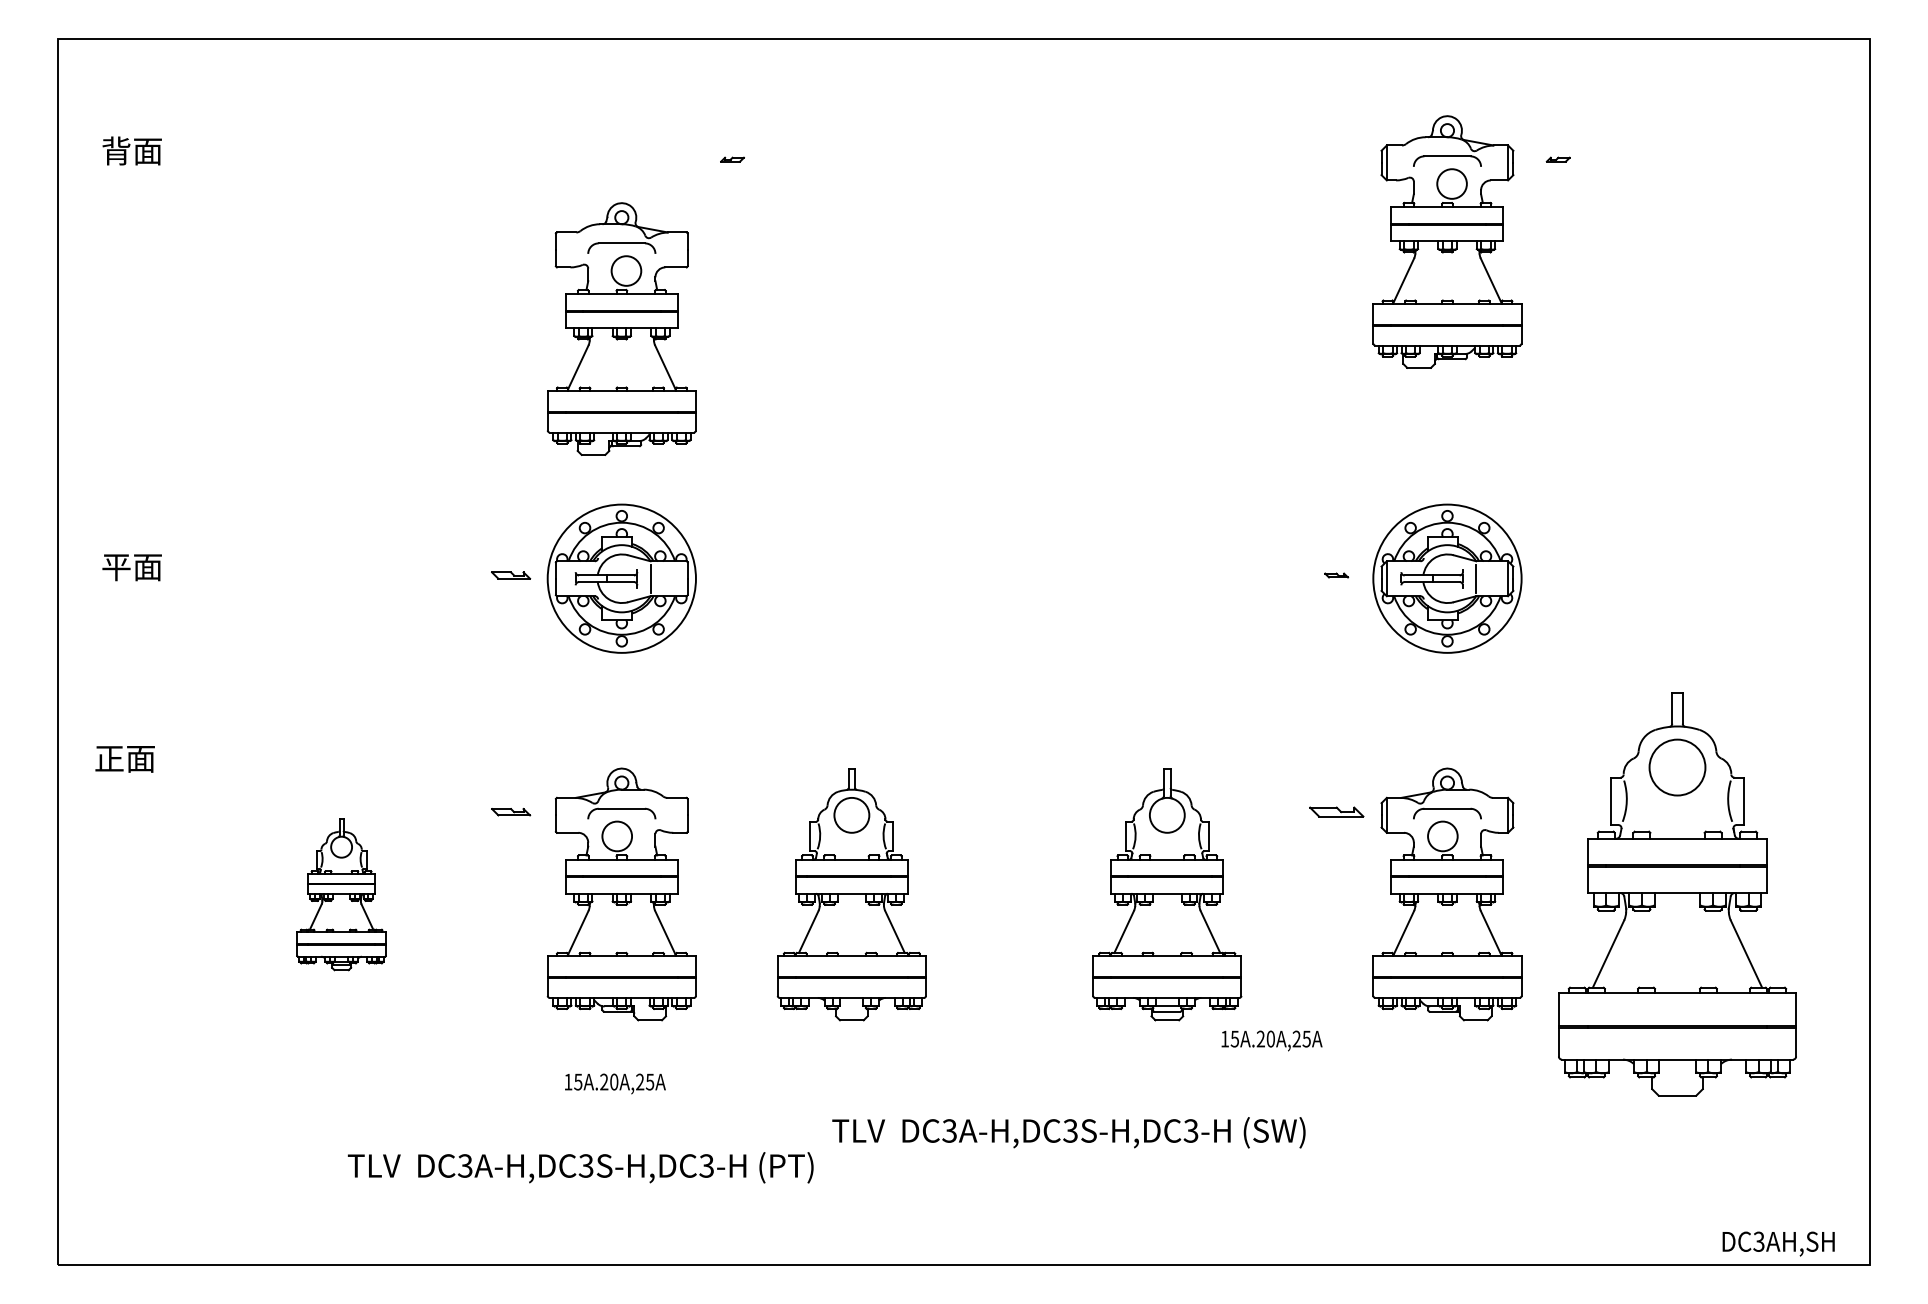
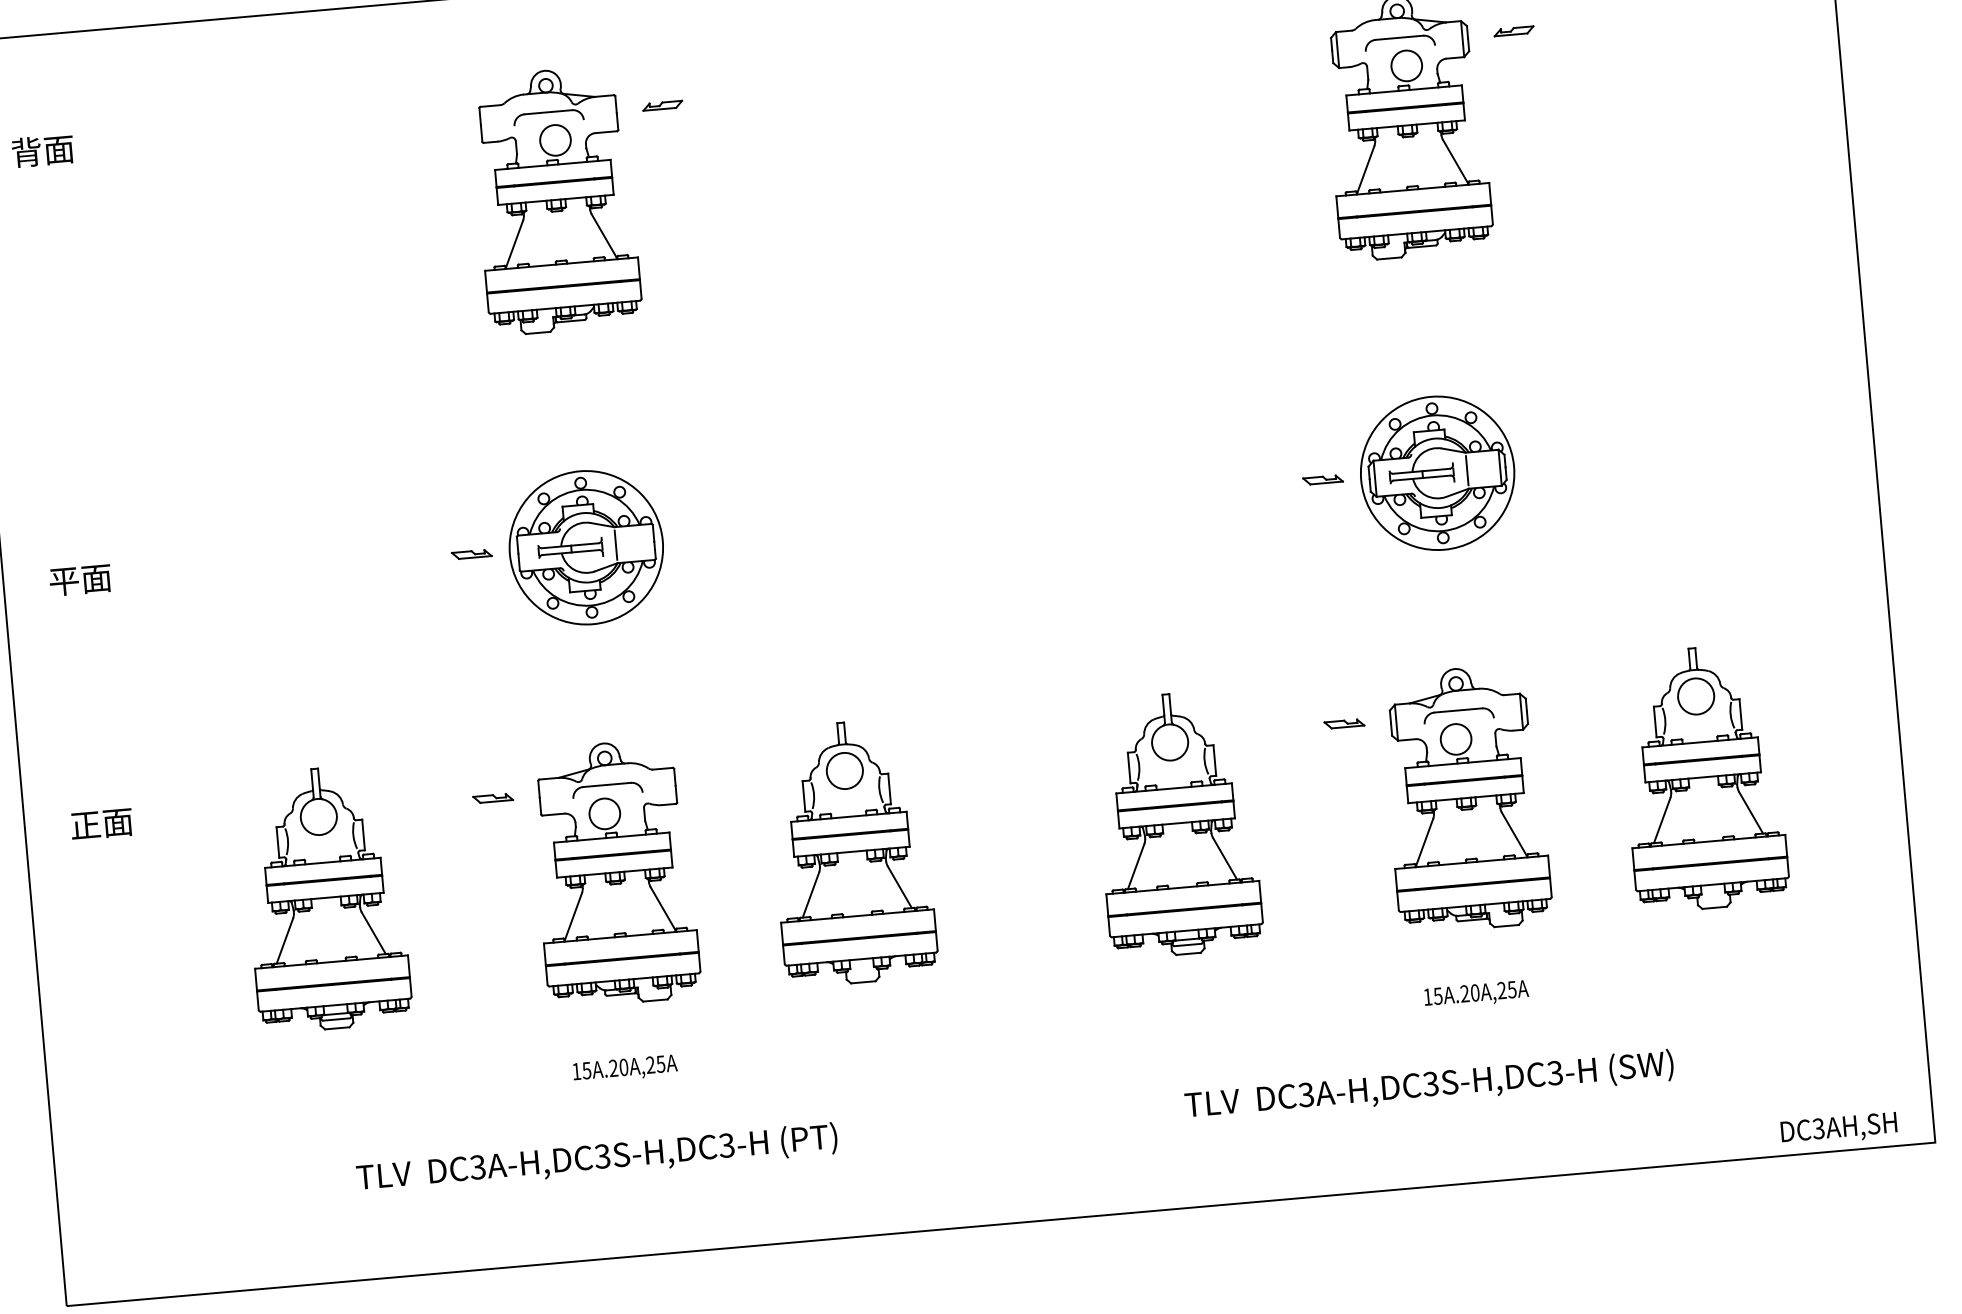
part: (732, 159) -> (662, 105), size x1.67
part: (1558, 159) -> (1514, 31), size x1.67
part: (621, 328) -> (555, 200), moved
part: (1336, 575) -> (1322, 479), size x1.67
text: (124, 759) -> (101, 824), moved
part: (1336, 812) -> (1344, 724), size x0.71
part: (341, 894) -> (325, 898), size x1.67
part: (1677, 894) -> (1703, 778), size x0.62
text: (1271, 1040) -> (1475, 994), moved
text: (1068, 1132) -> (1428, 1085), moved

